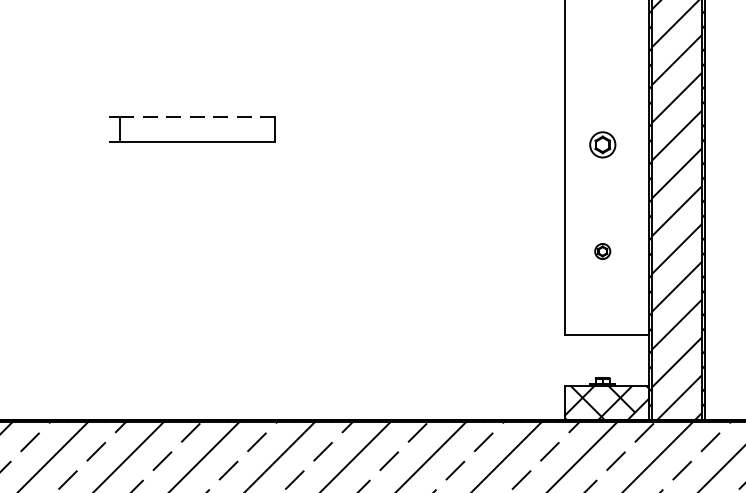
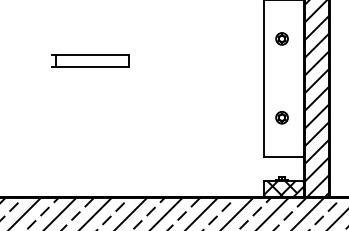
line: (195, 116) -> (91, 54), dashed -> solid
part: (601, 143) -> (281, 38), moved
part: (601, 250) -> (281, 117), size x1.67

